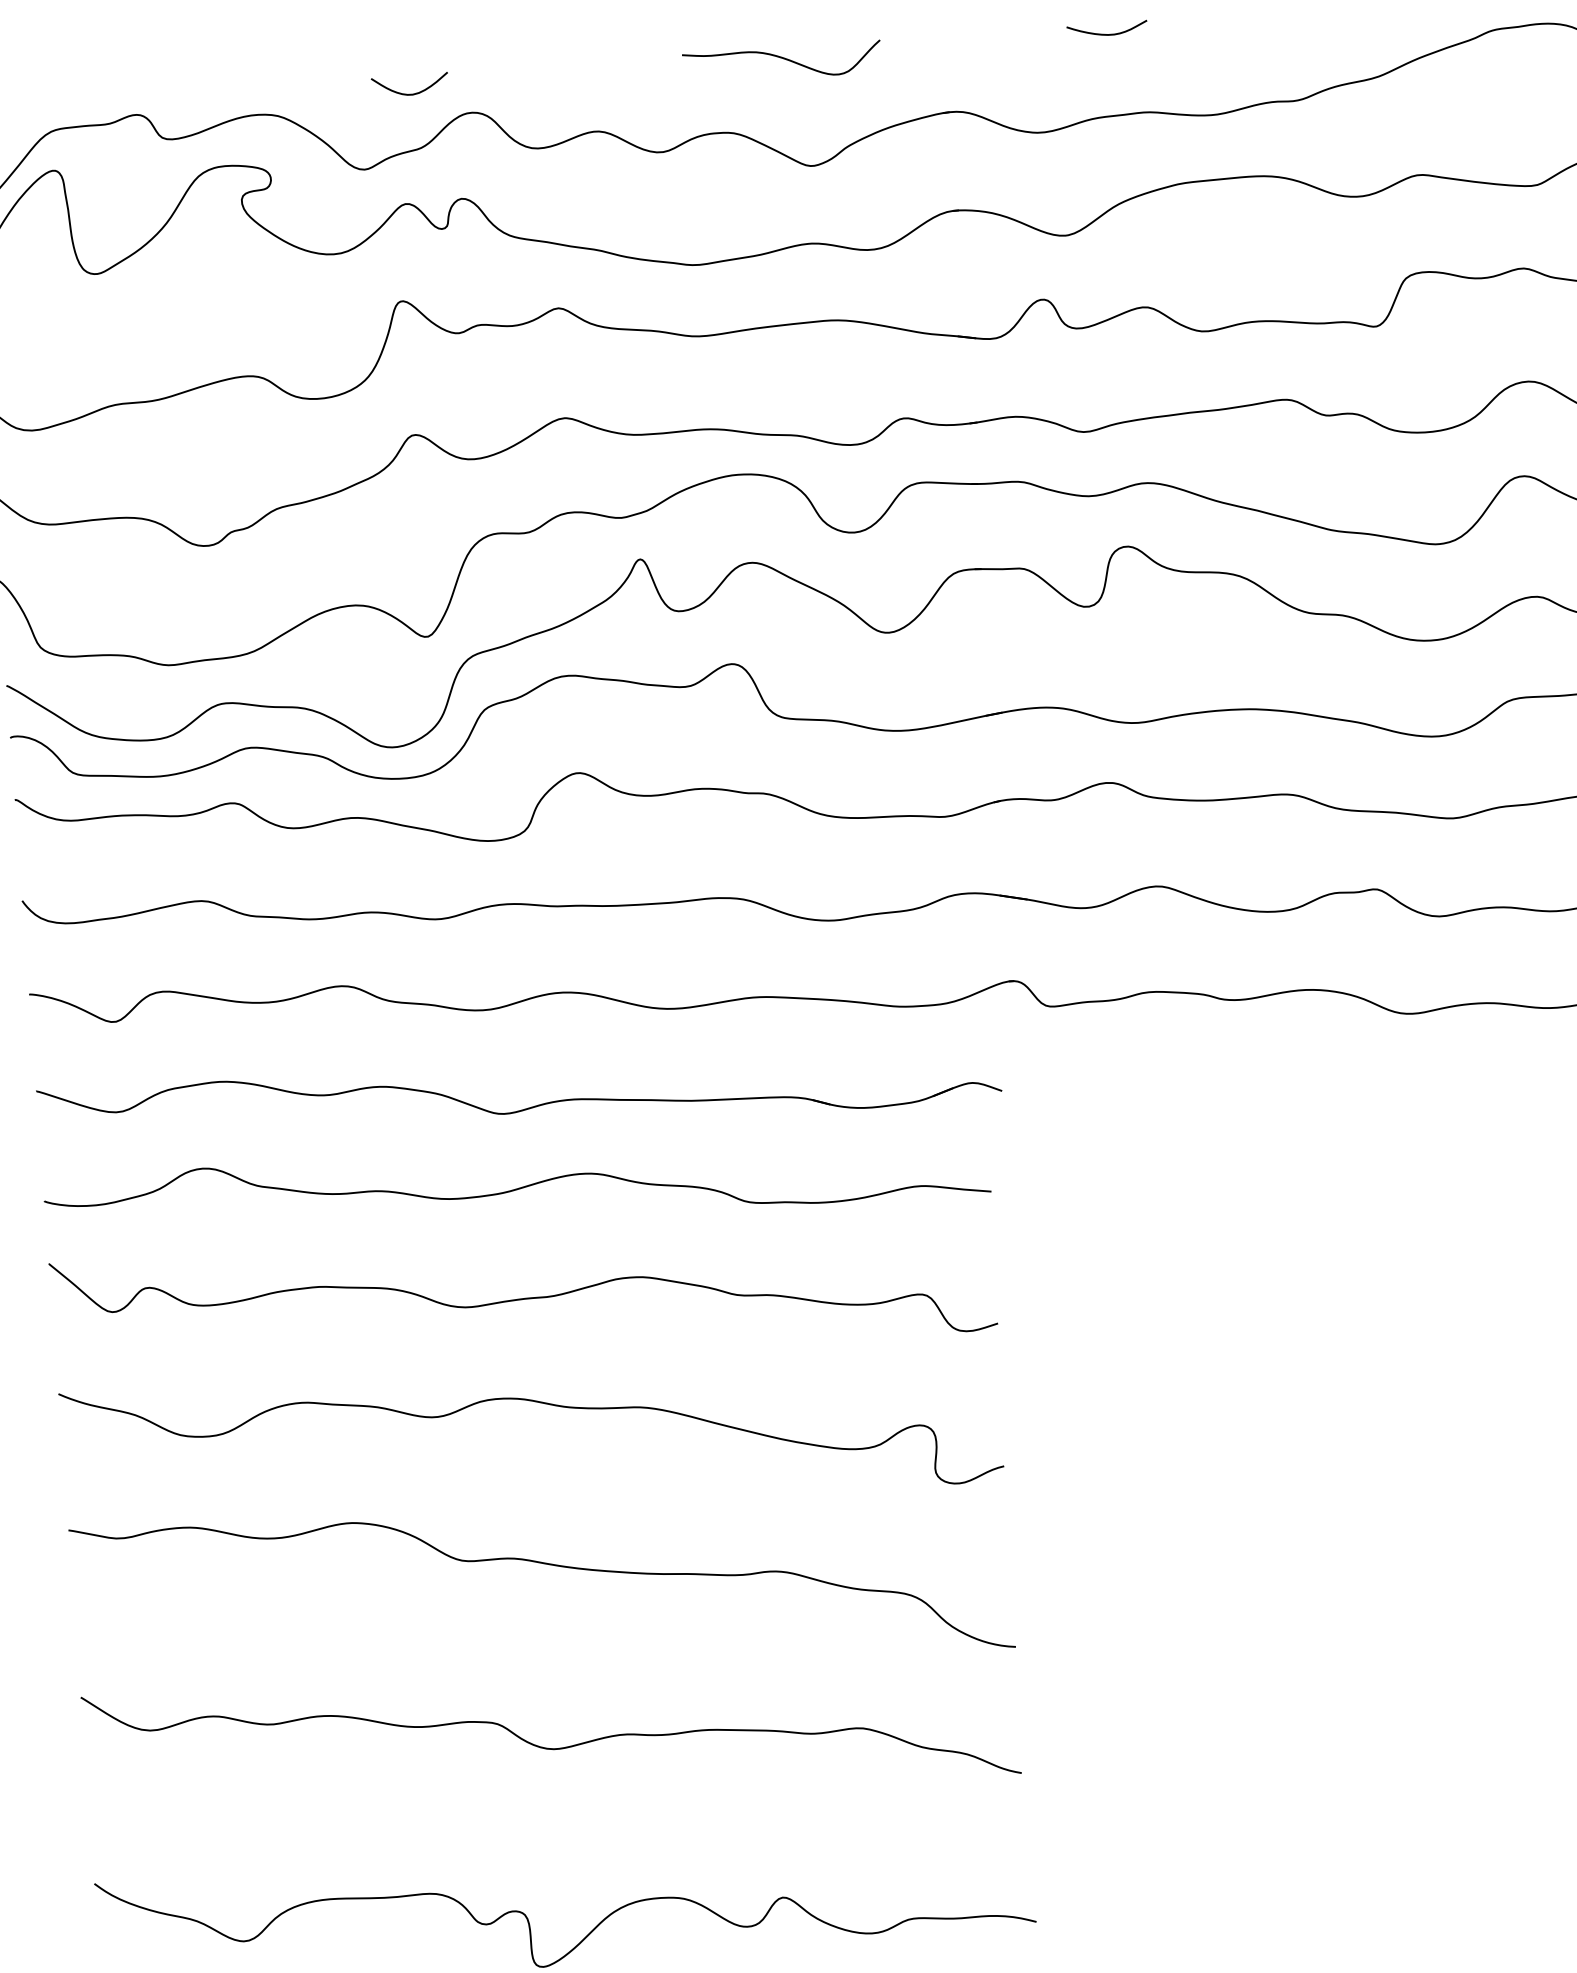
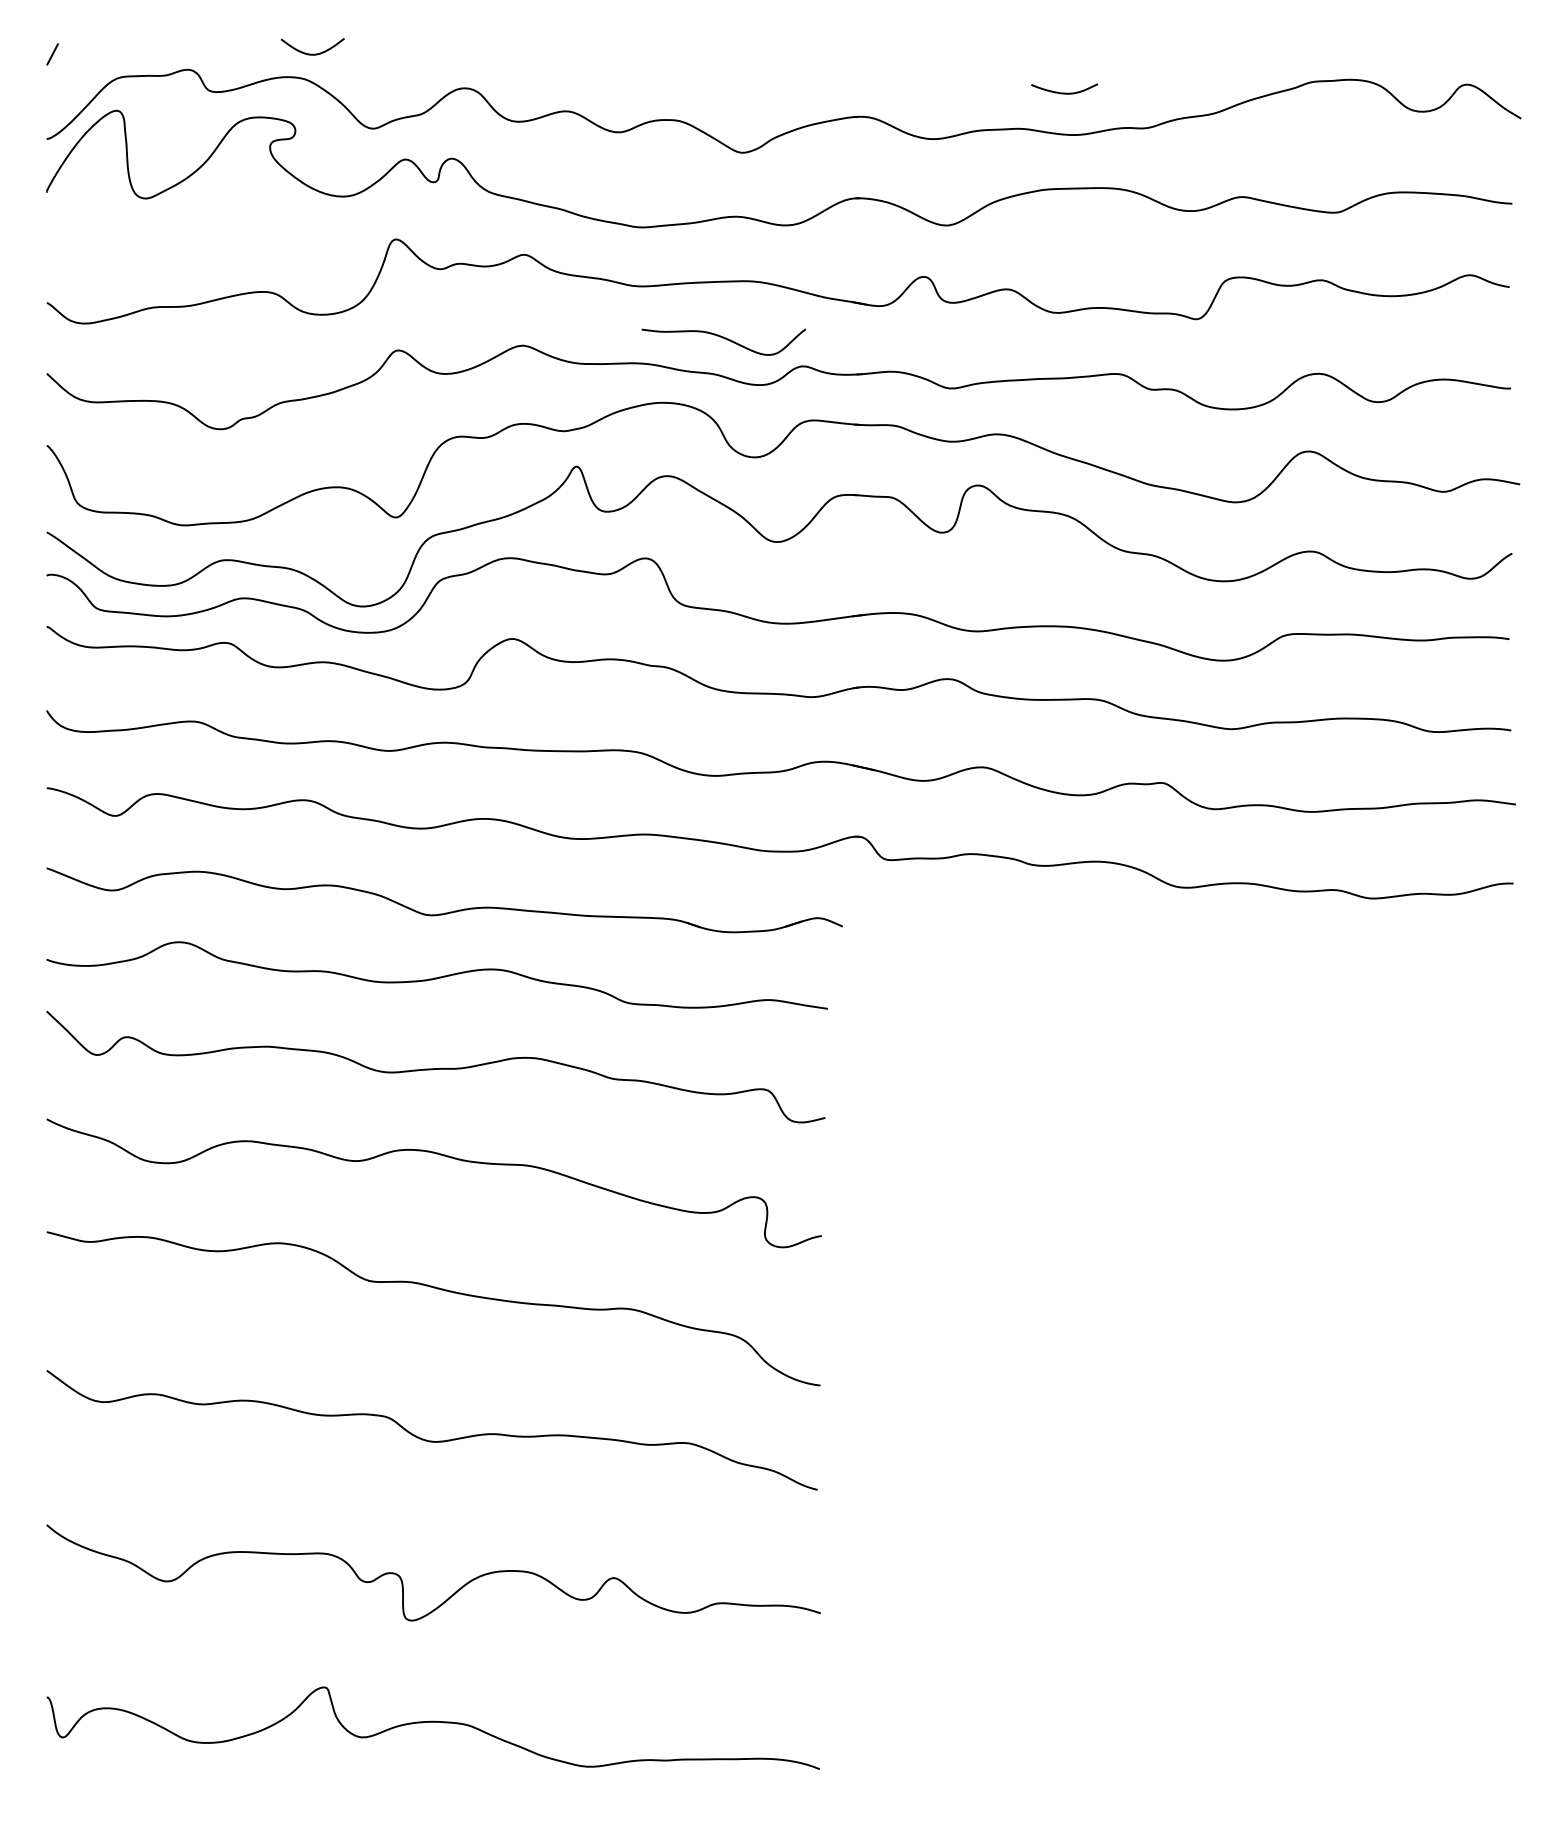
curve: (1107, 33) -> (1064, 92), moved
curve: (784, 59) -> (725, 339), moved
curve: (410, 93) -> (312, 53), moved

